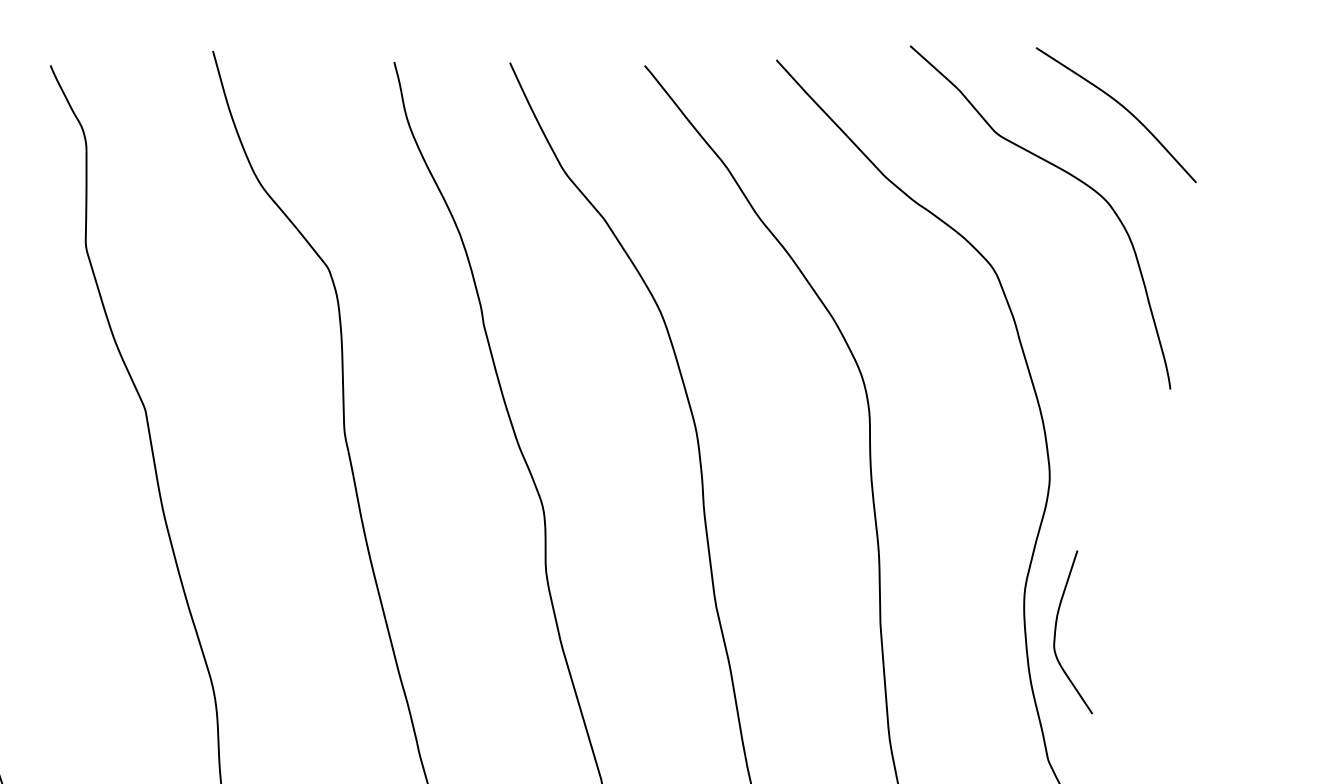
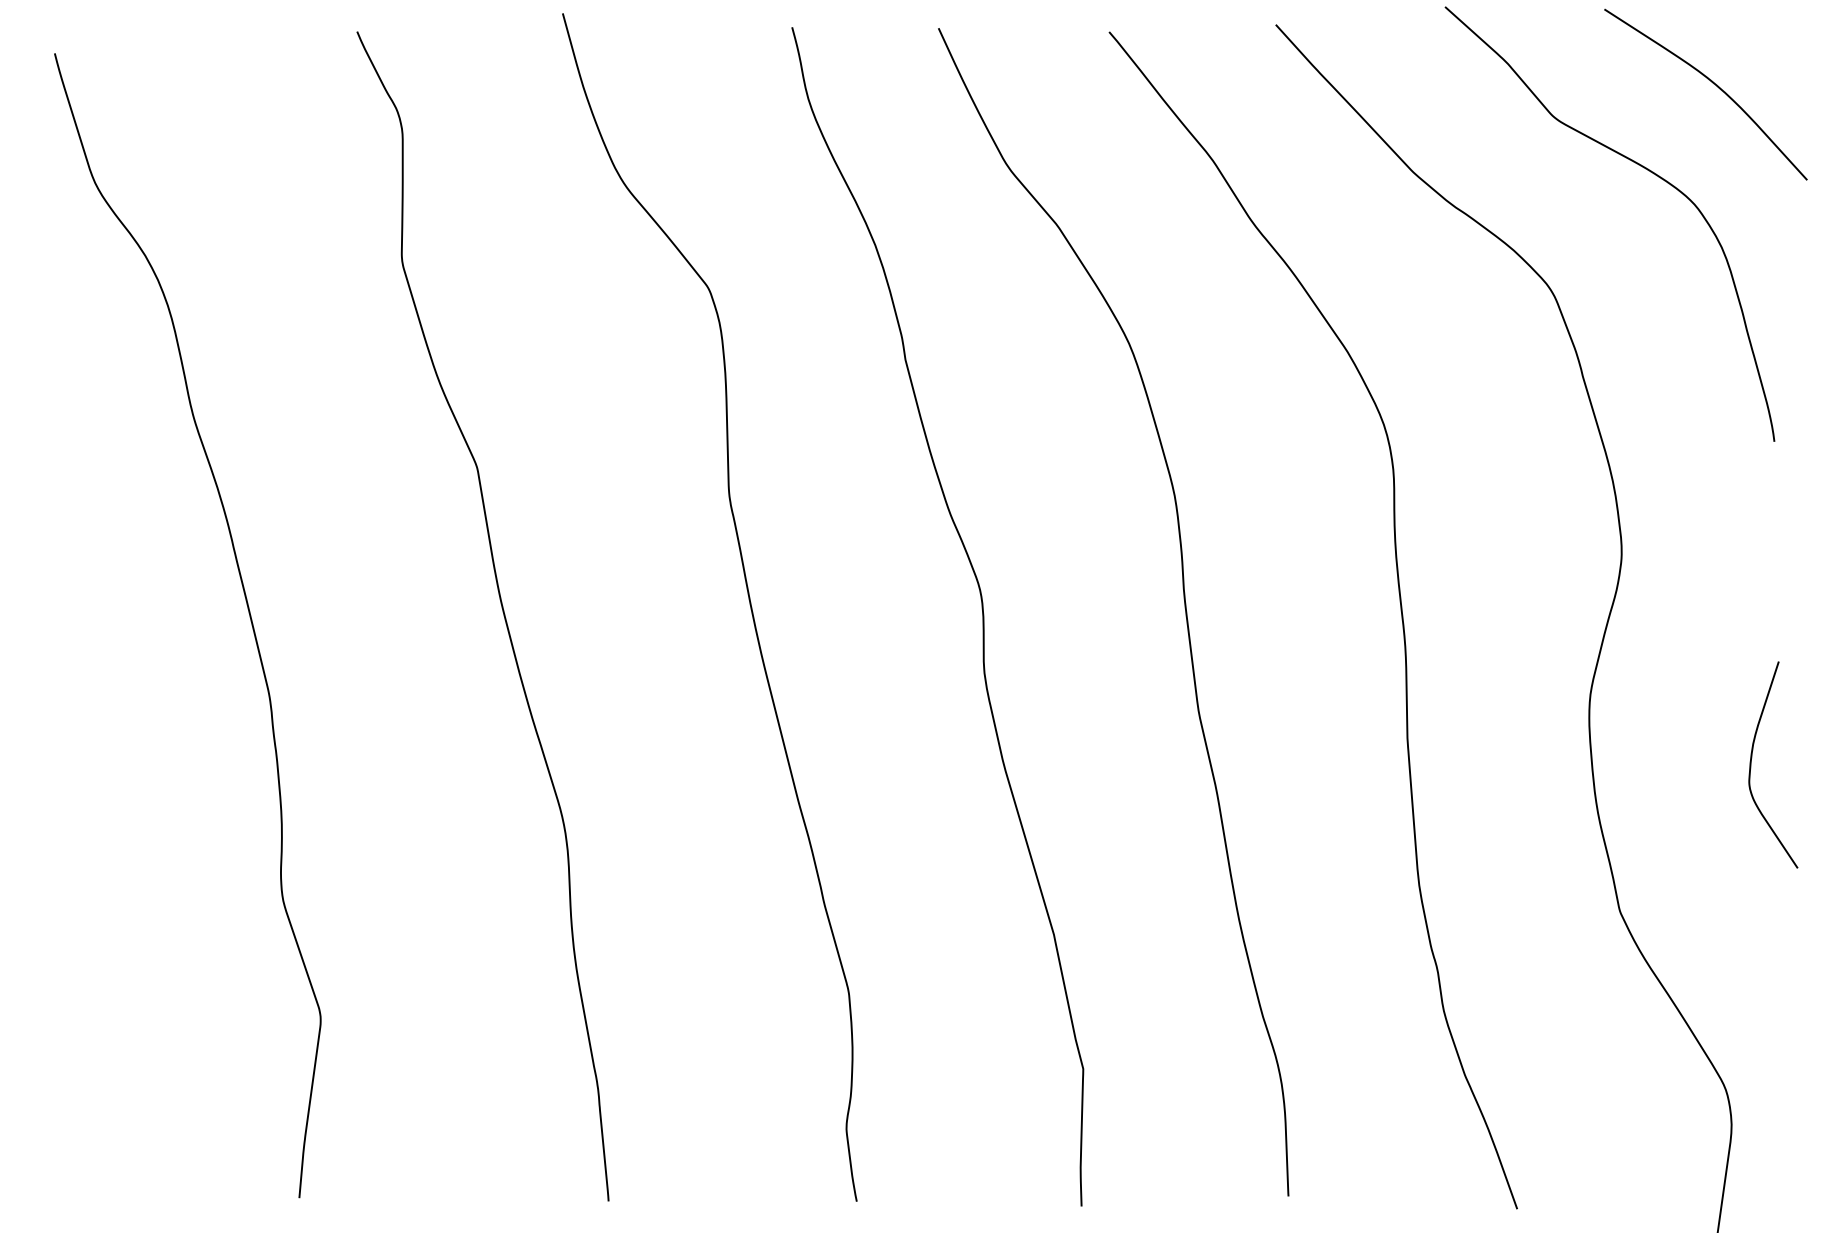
curve: (1056, 627) -> (1752, 758), moved

